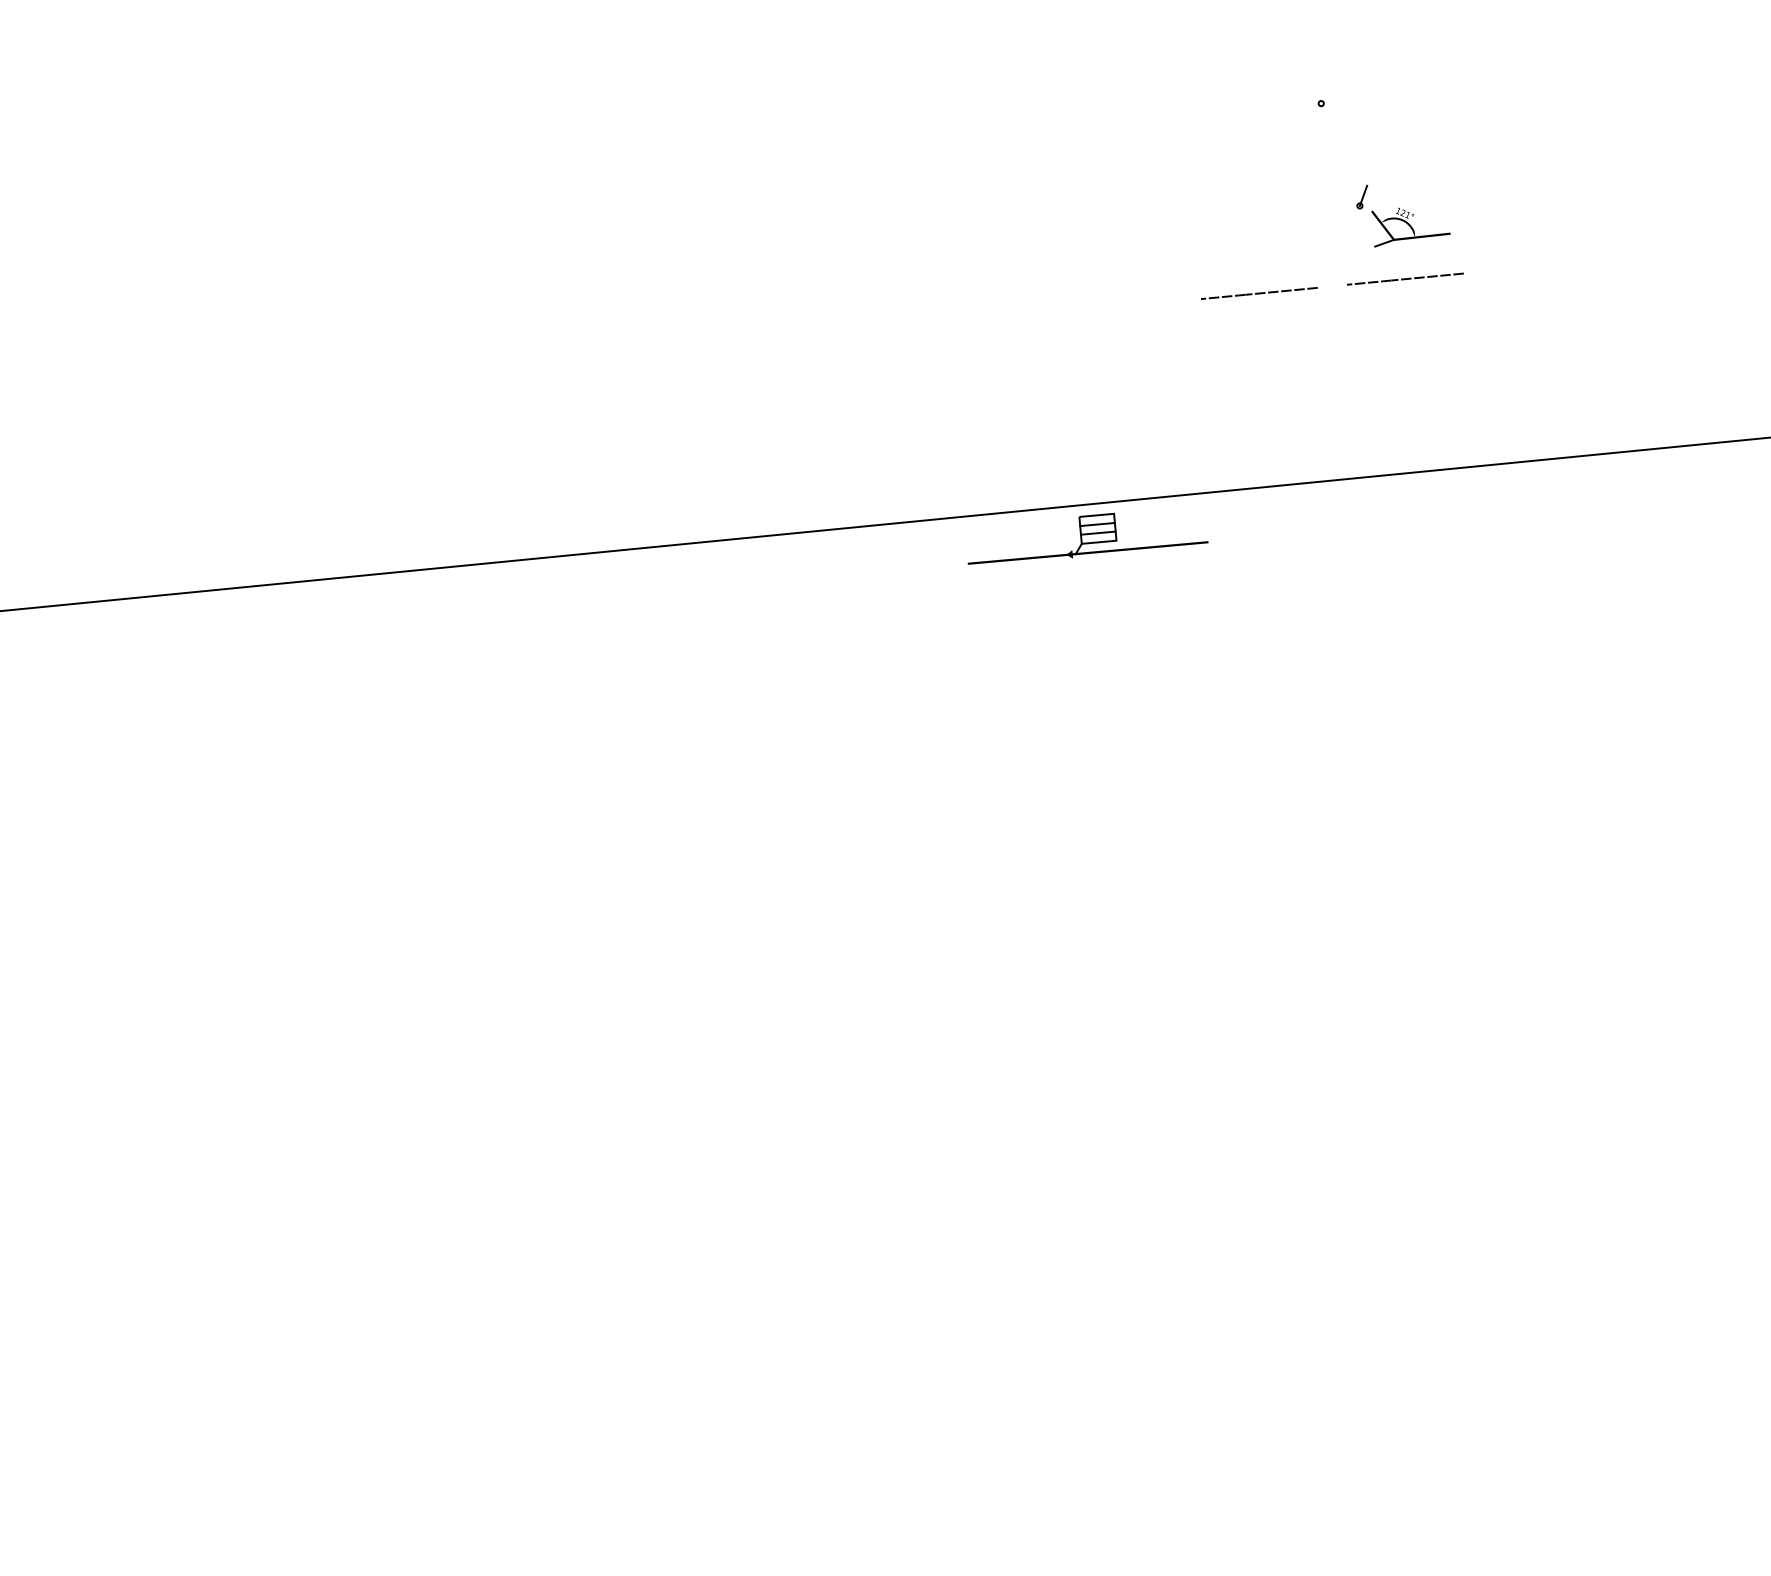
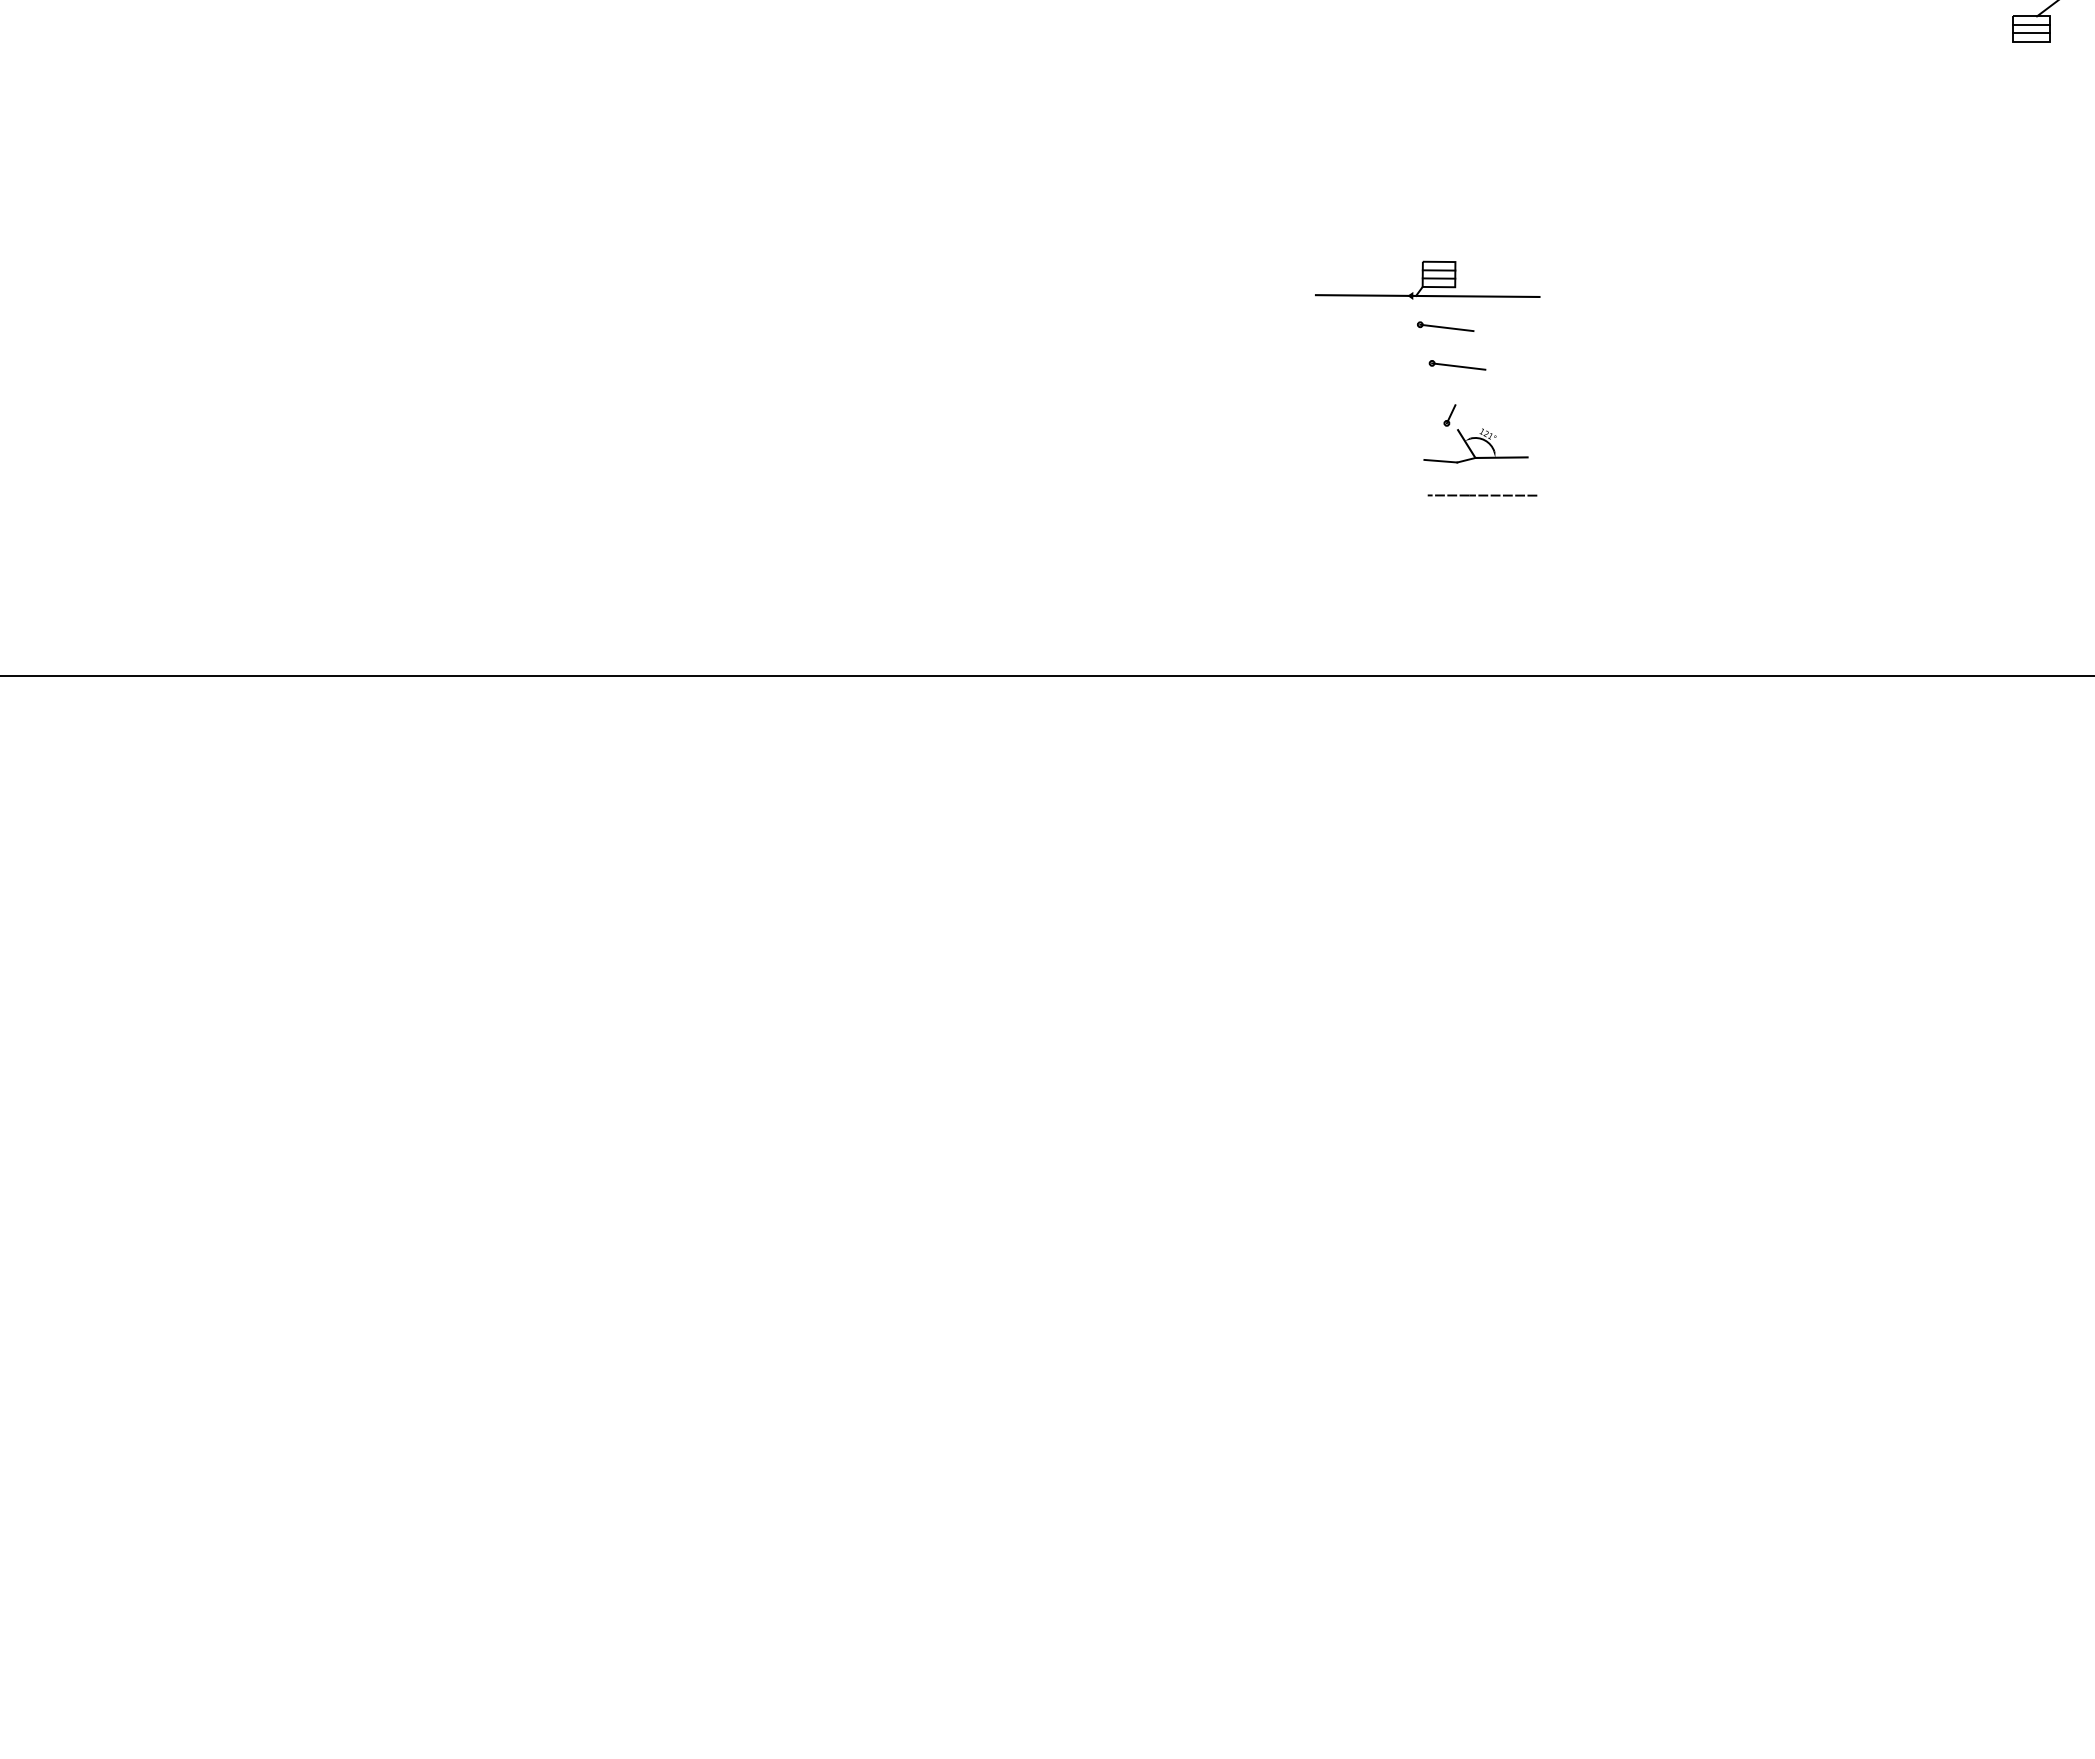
line: (1349, 103) -> (1446, 327), added
part: (1365, 143) -> (1457, 365), added
line: (1356, 246) -> (1440, 460), added
line: (1259, 293) -> (1345, 495), removed
part: (1086, 535) -> (1427, 279), moved

